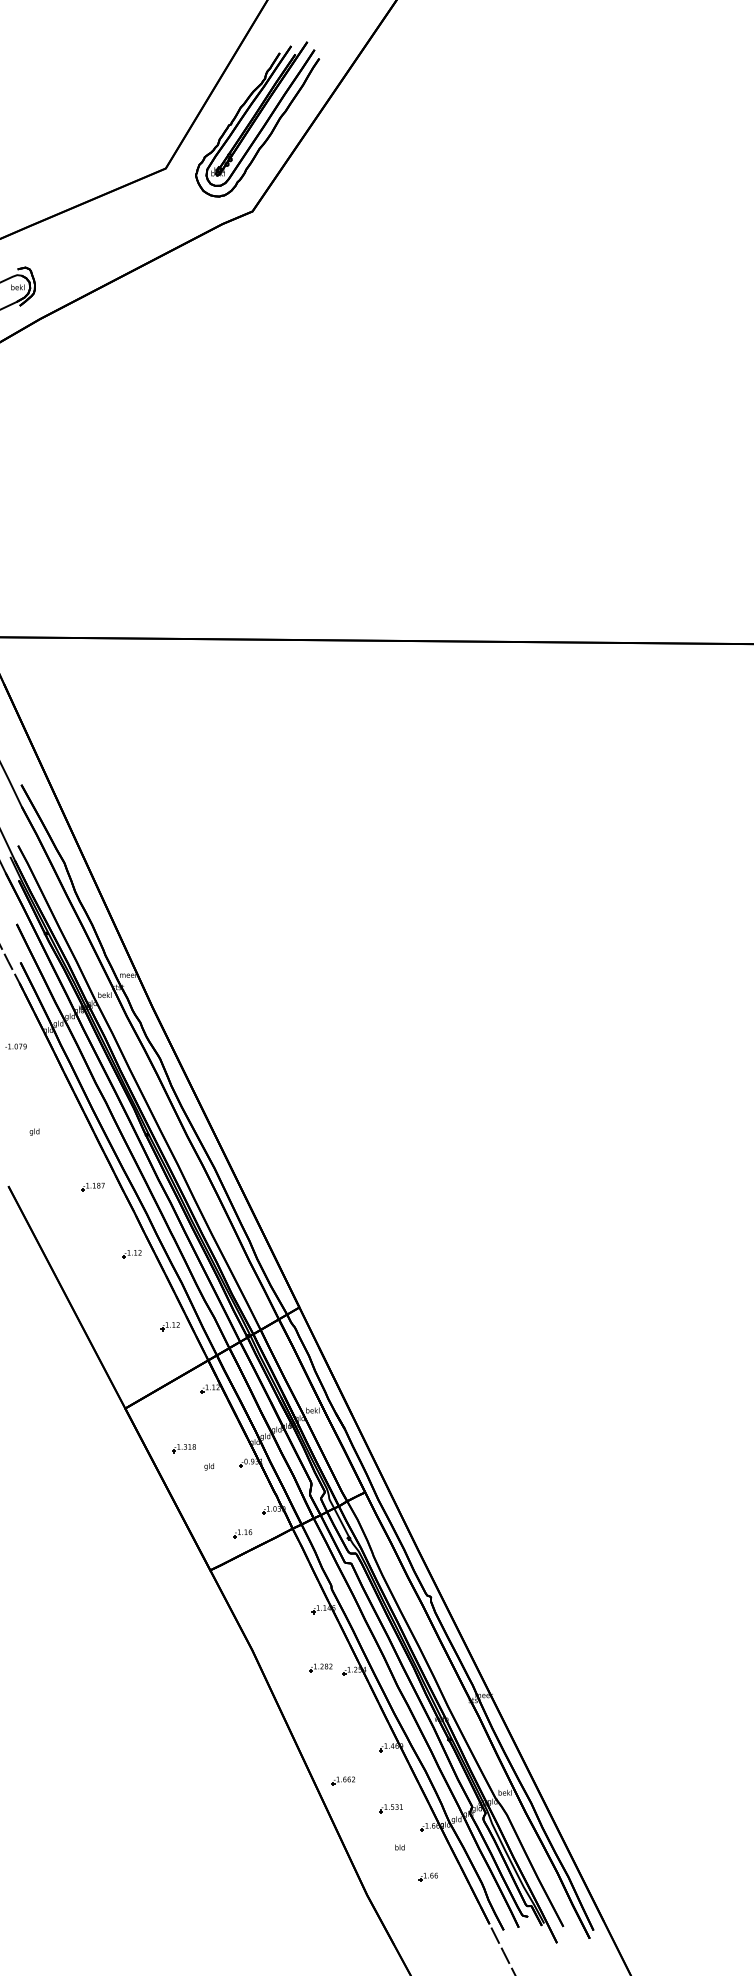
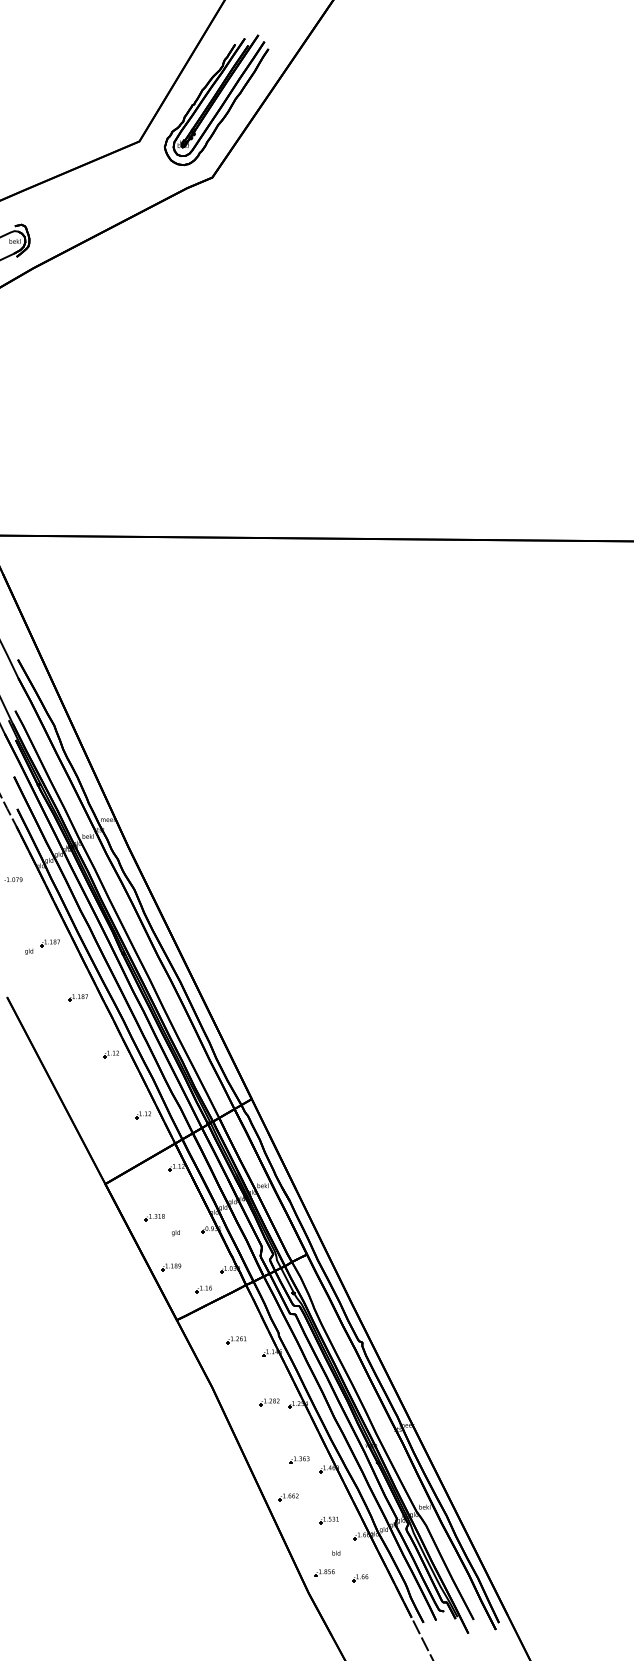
part: (59, 1121) -> (50, 942), added
part: (203, 1507) -> (171, 1267), added
part: (280, 1593) -> (235, 1339), added
part: (356, 1736) -> (299, 1459), added
part: (386, 1870) -> (324, 1572), added

